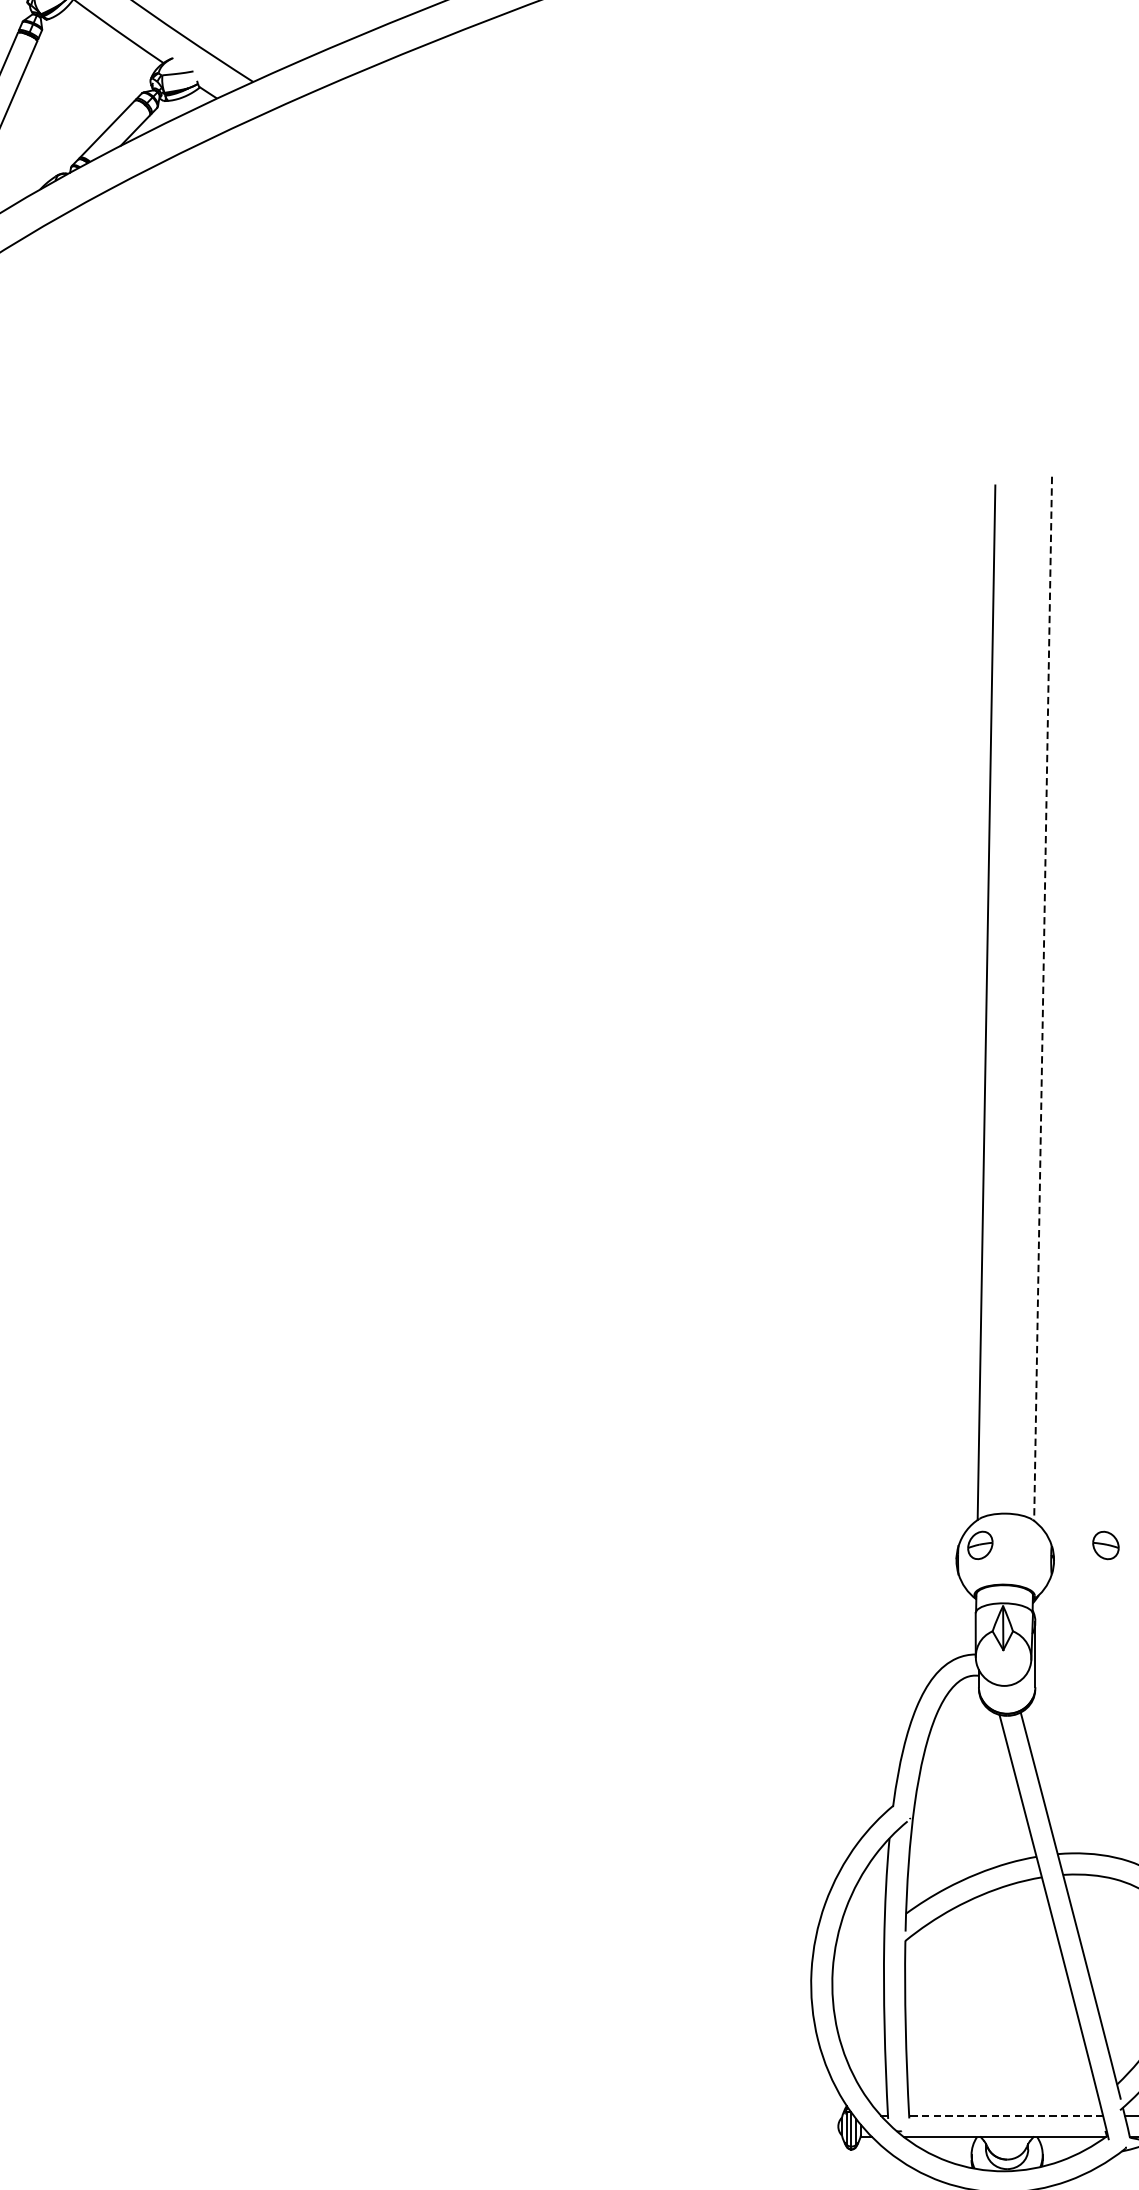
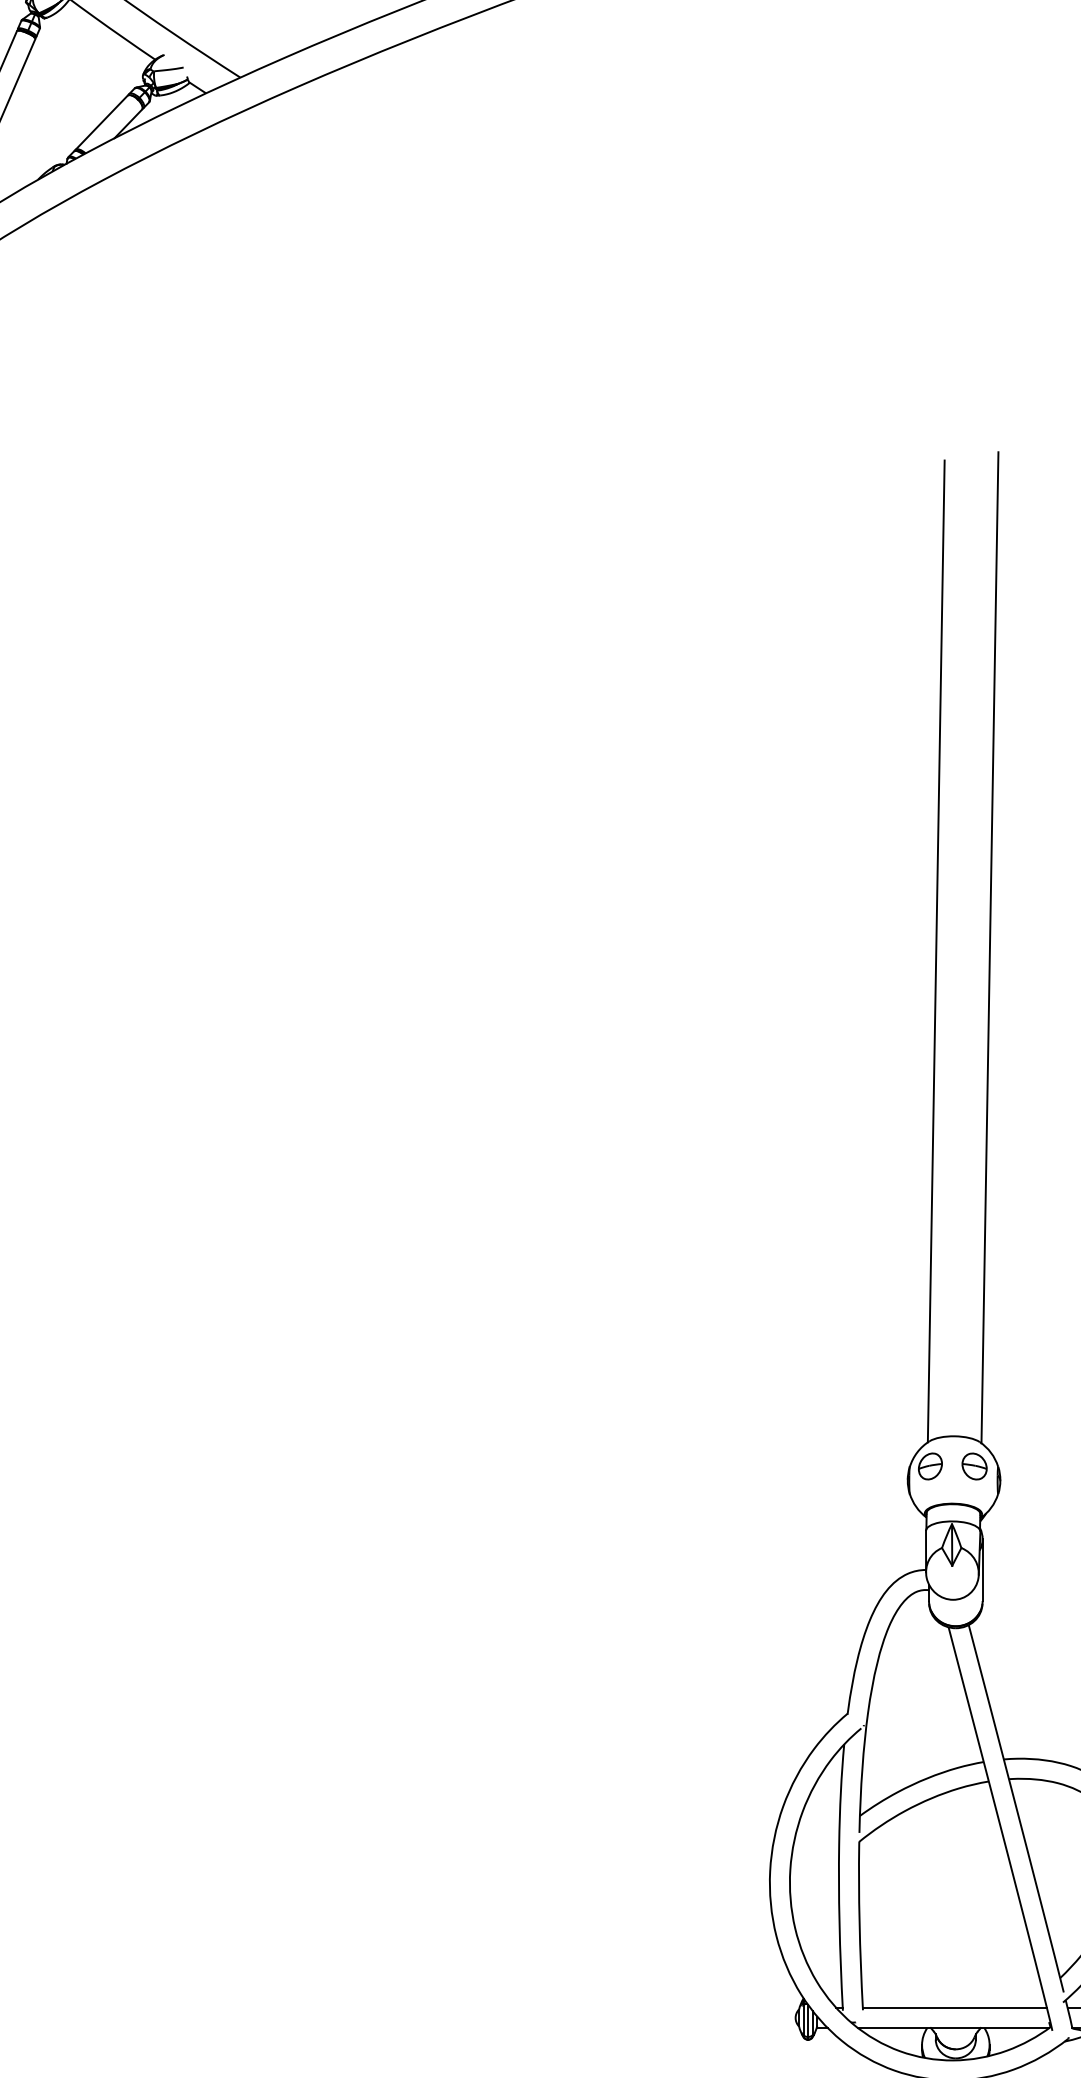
line: (1042, 998) -> (989, 947), dashed -> solid
part: (1105, 1545) -> (974, 1466), moved
line: (1005, 2115) -> (954, 2007), dashed -> solid

